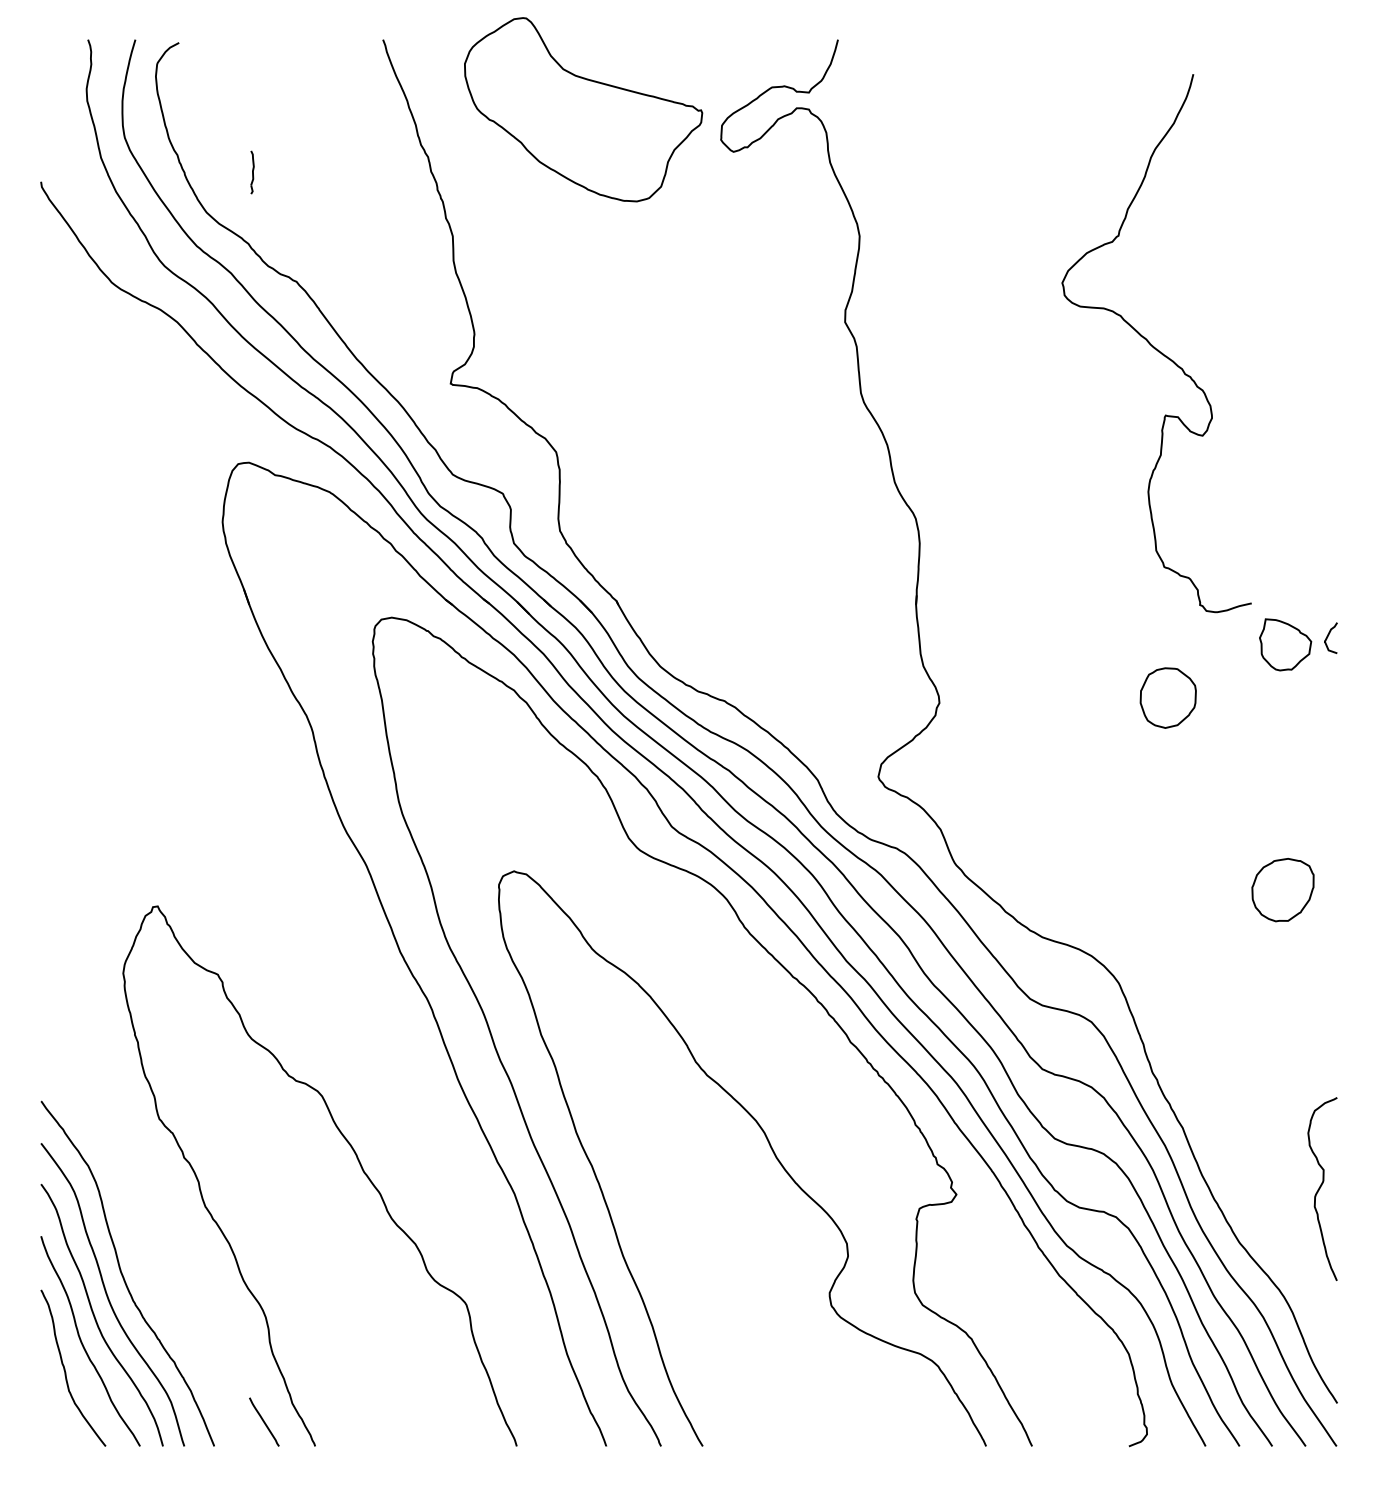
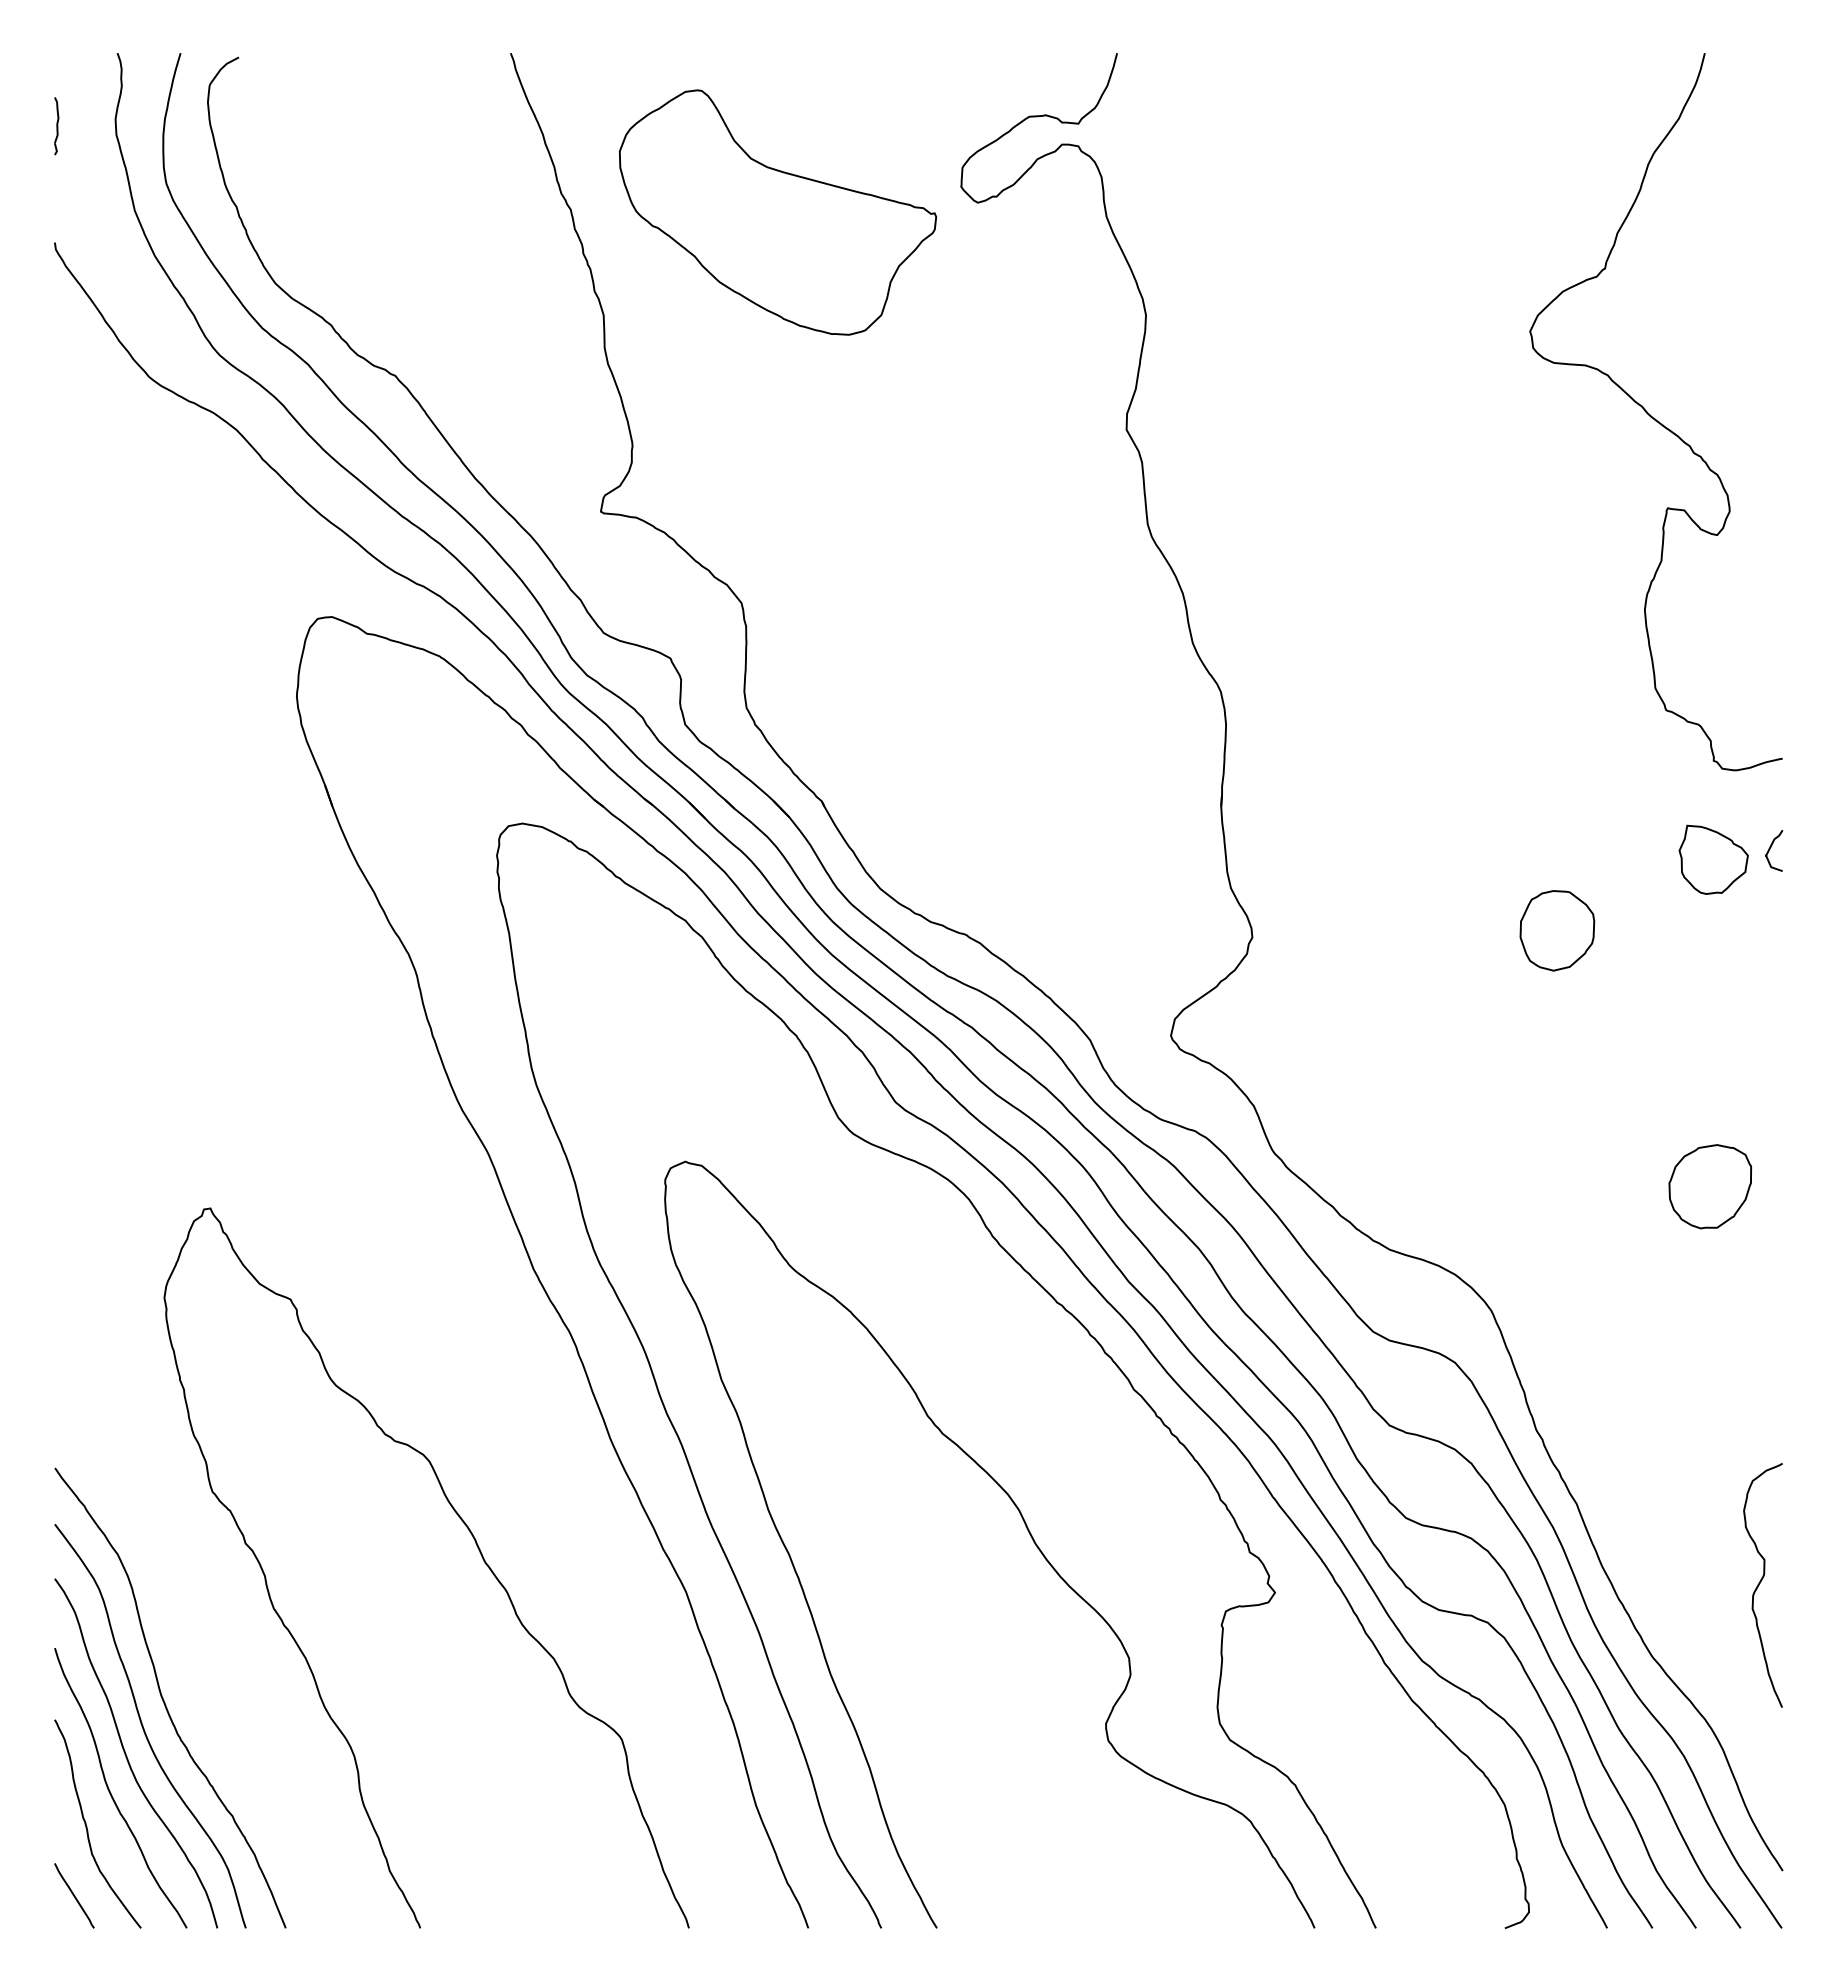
part: (583, 109) -> (777, 212), moved
part: (252, 172) -> (56, 126), moved
curve: (1153, 346) -> (1651, 415), moved
line: (264, 1421) -> (74, 1895), moved

